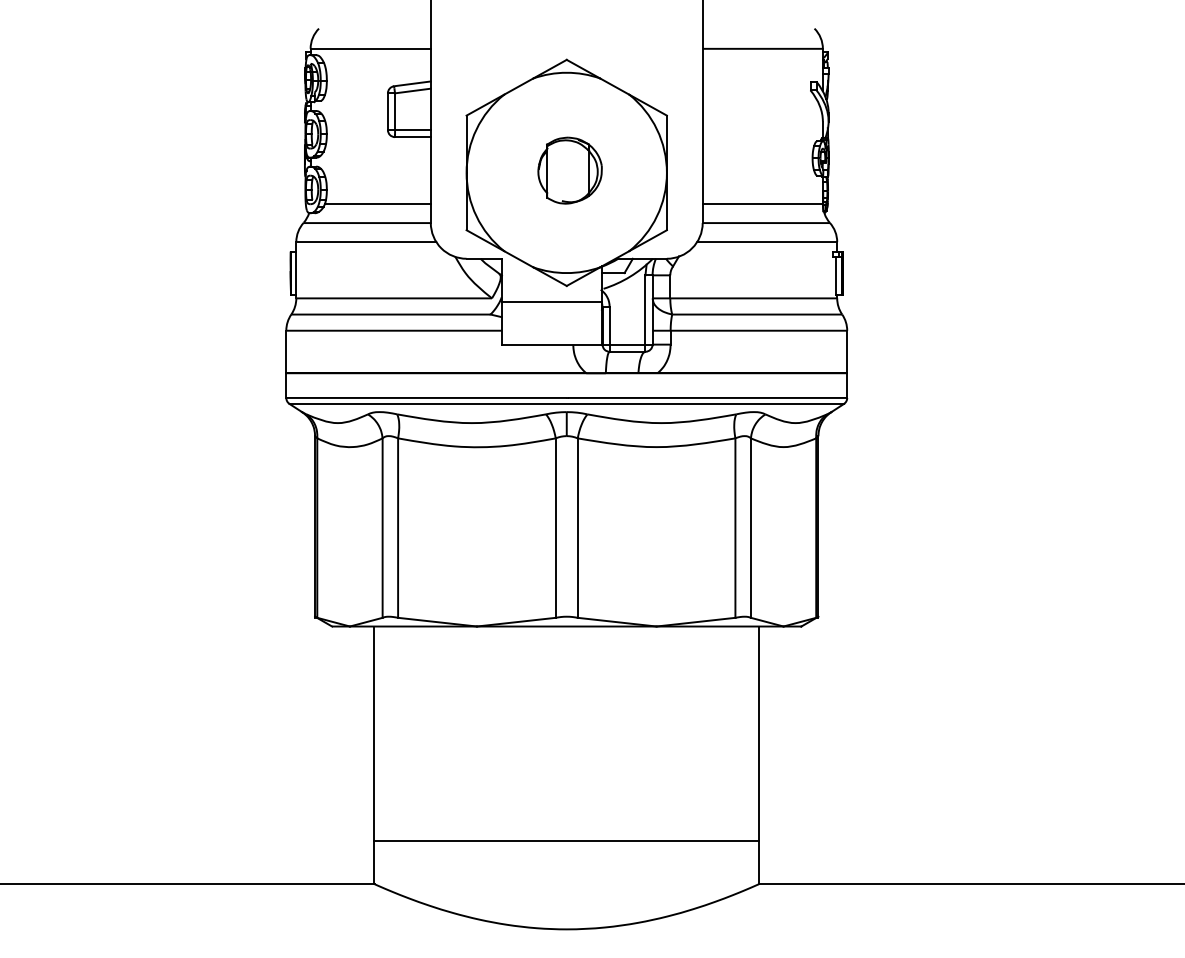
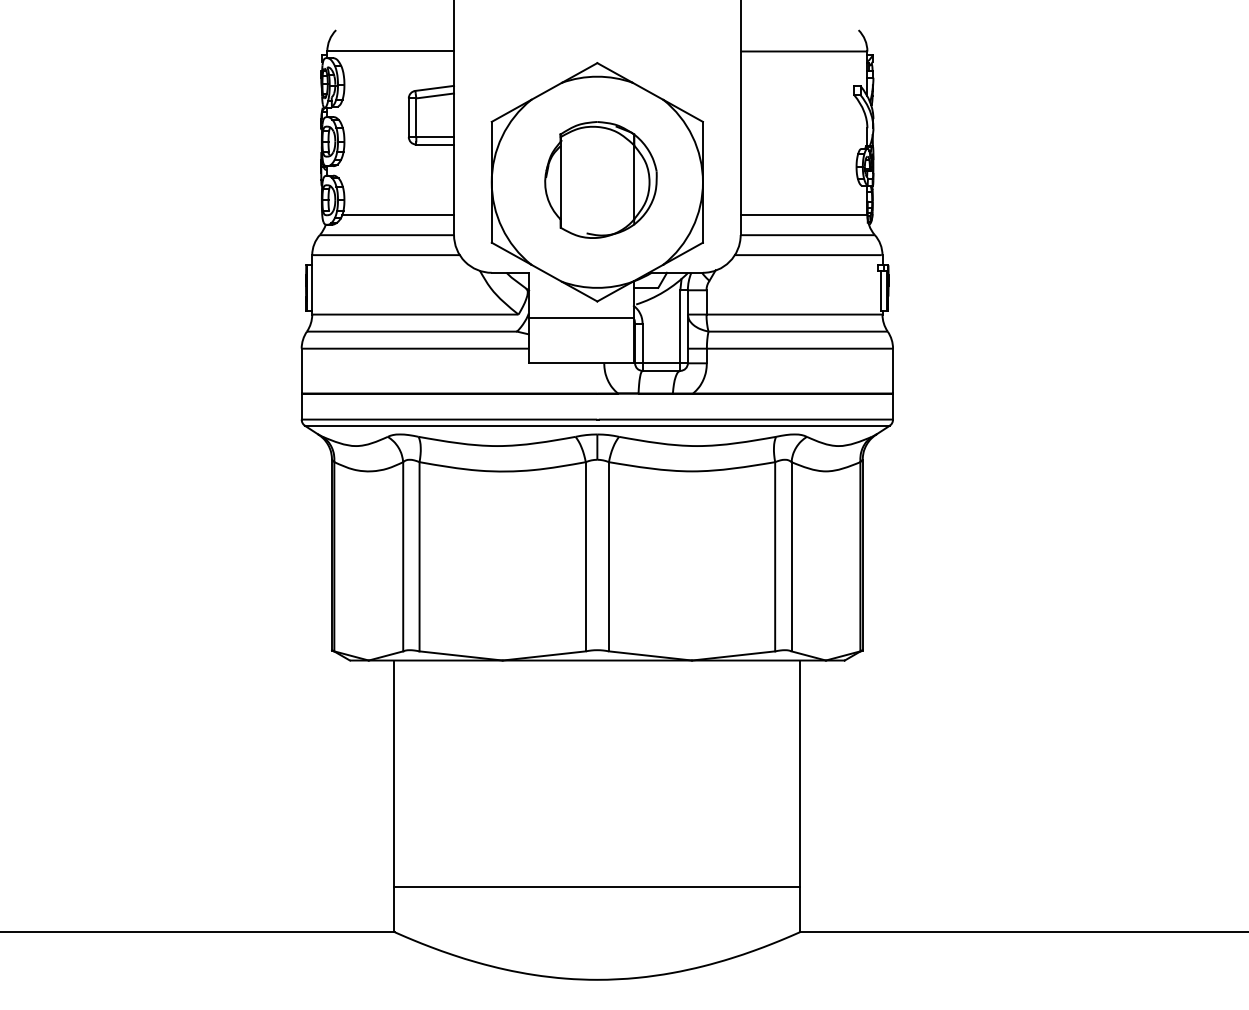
part: (569, 170) -> (600, 179), size x1.67

